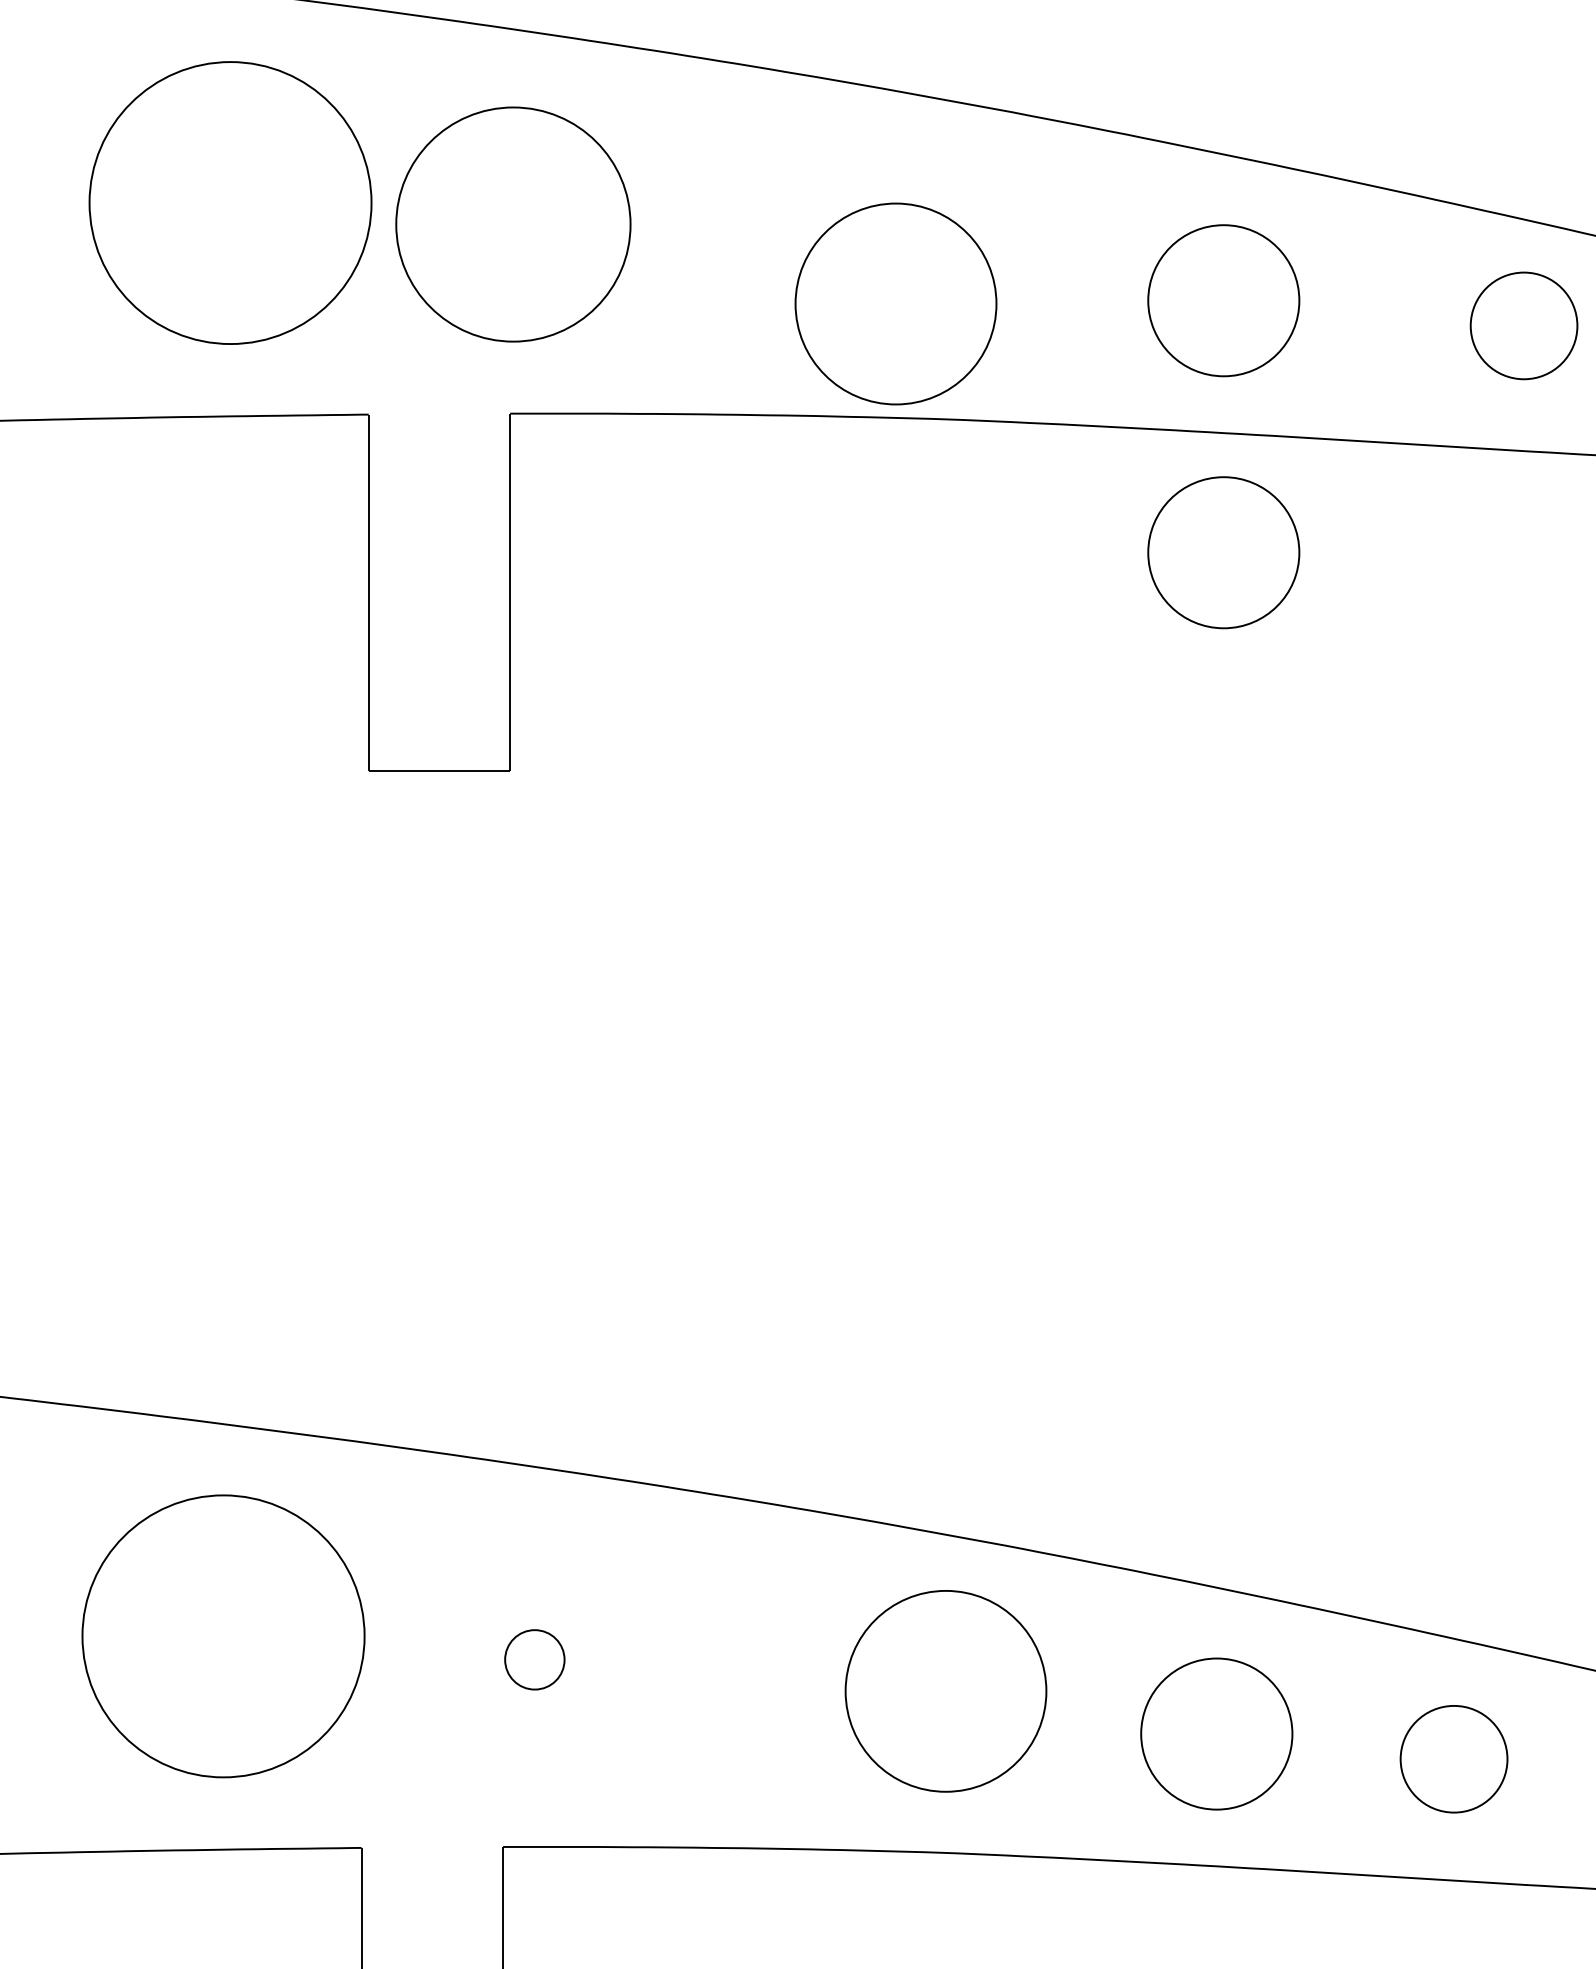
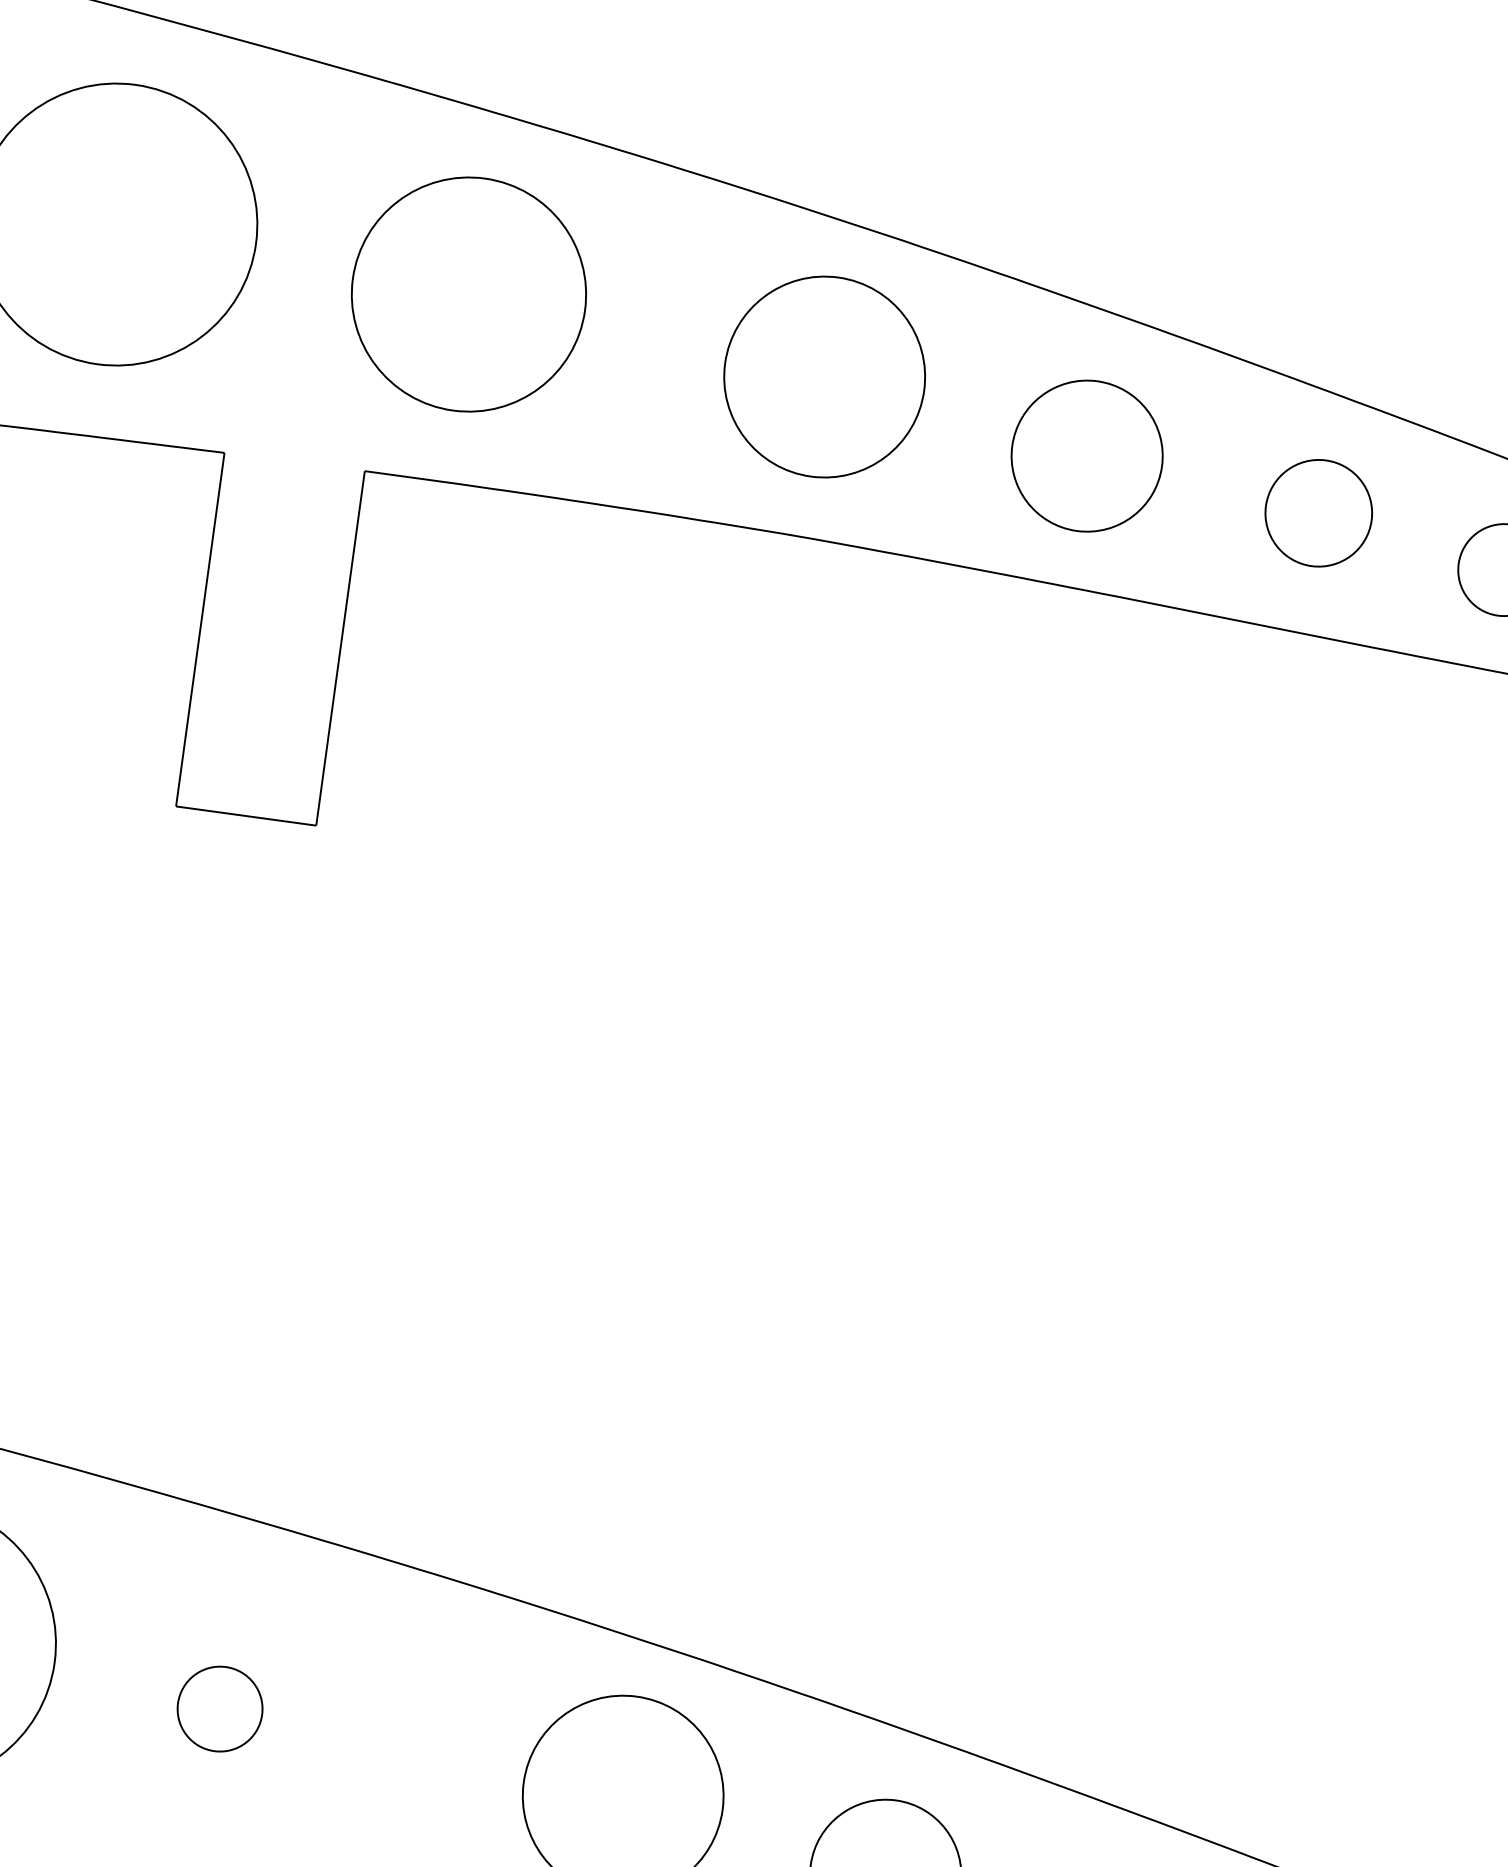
part: (513, 224) -> (469, 294), moved
part: (895, 303) -> (824, 376), moved
part: (1523, 325) -> (1318, 512), moved
part: (1223, 552) -> (1052, 705), removed
part: (534, 1659) -> (219, 1708), size x1.43

